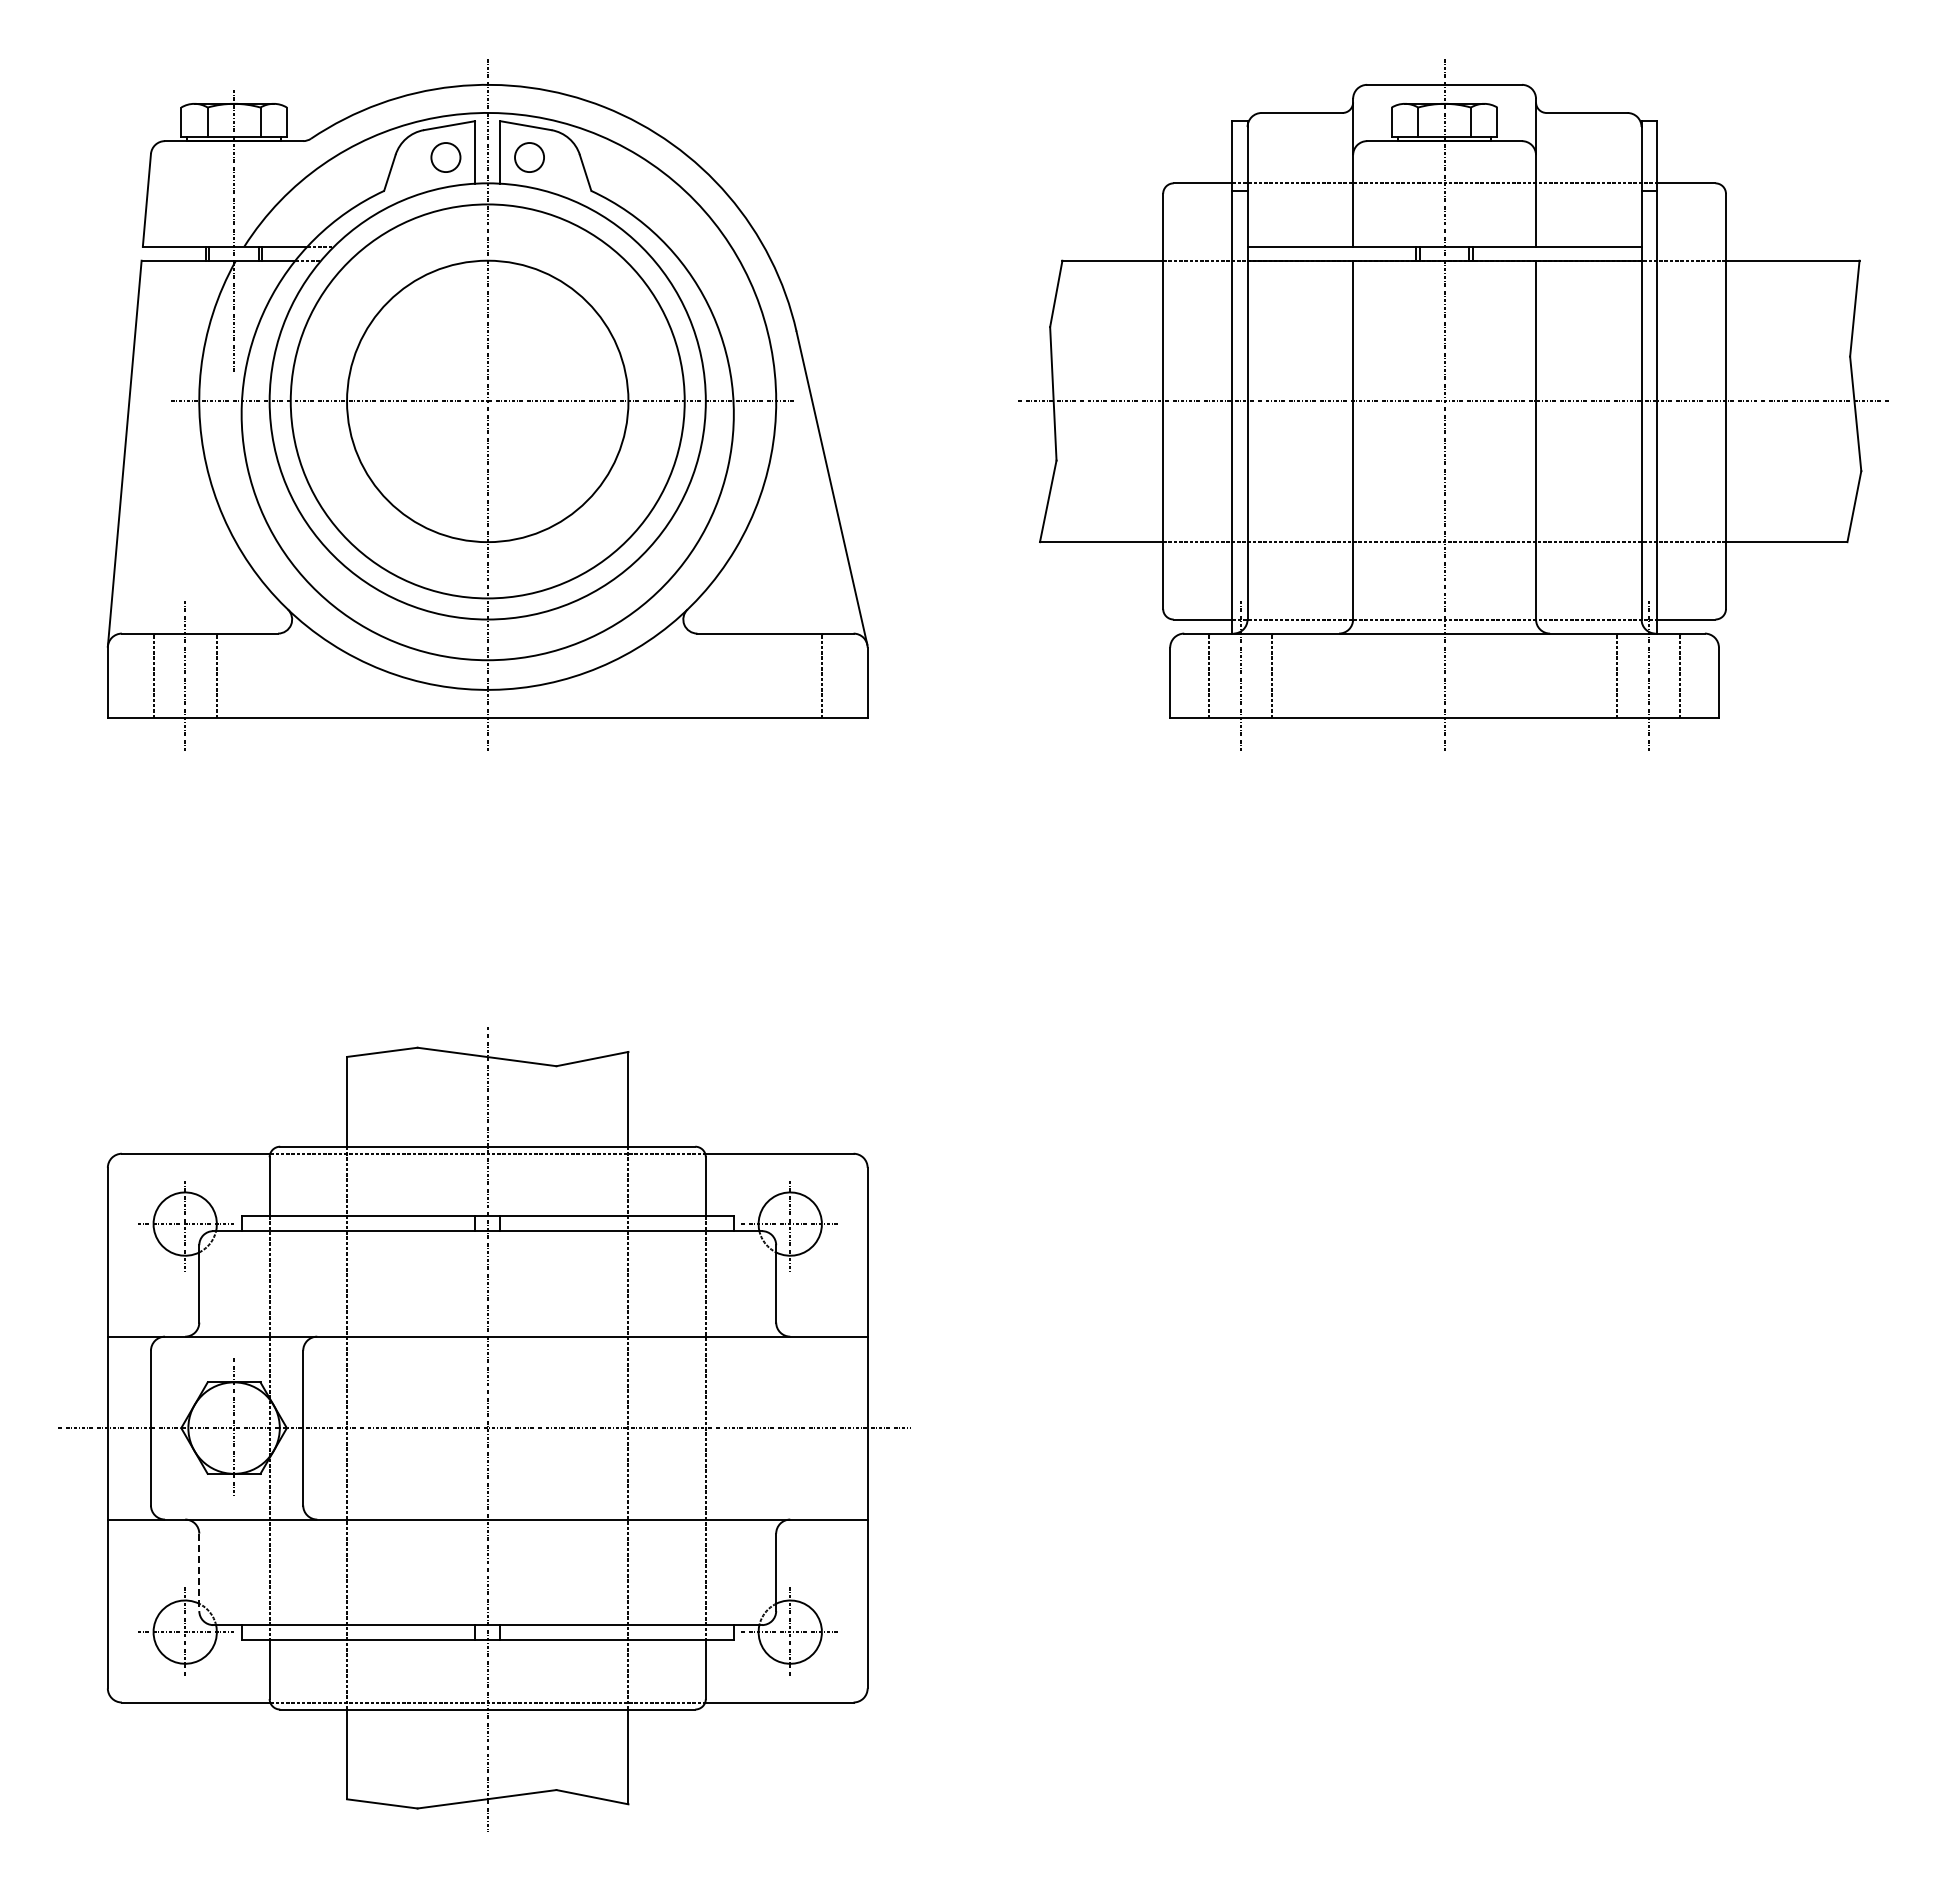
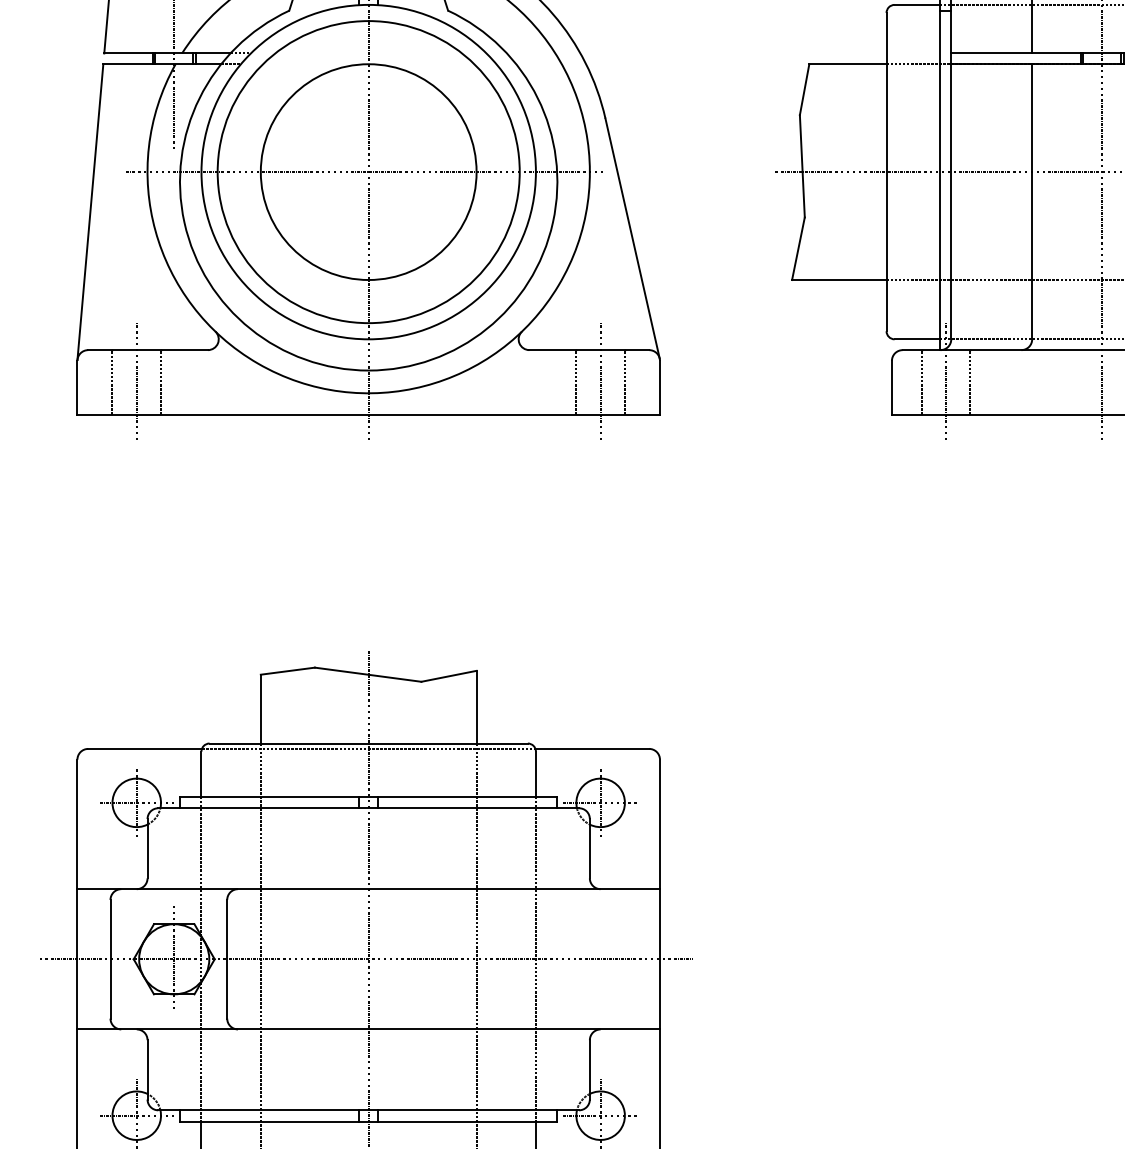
line: (790, 674) -> (600, 381), added
line: (758, 675) -> (576, 382), added
line: (199, 1572) -> (147, 1069), dashed -> solid

